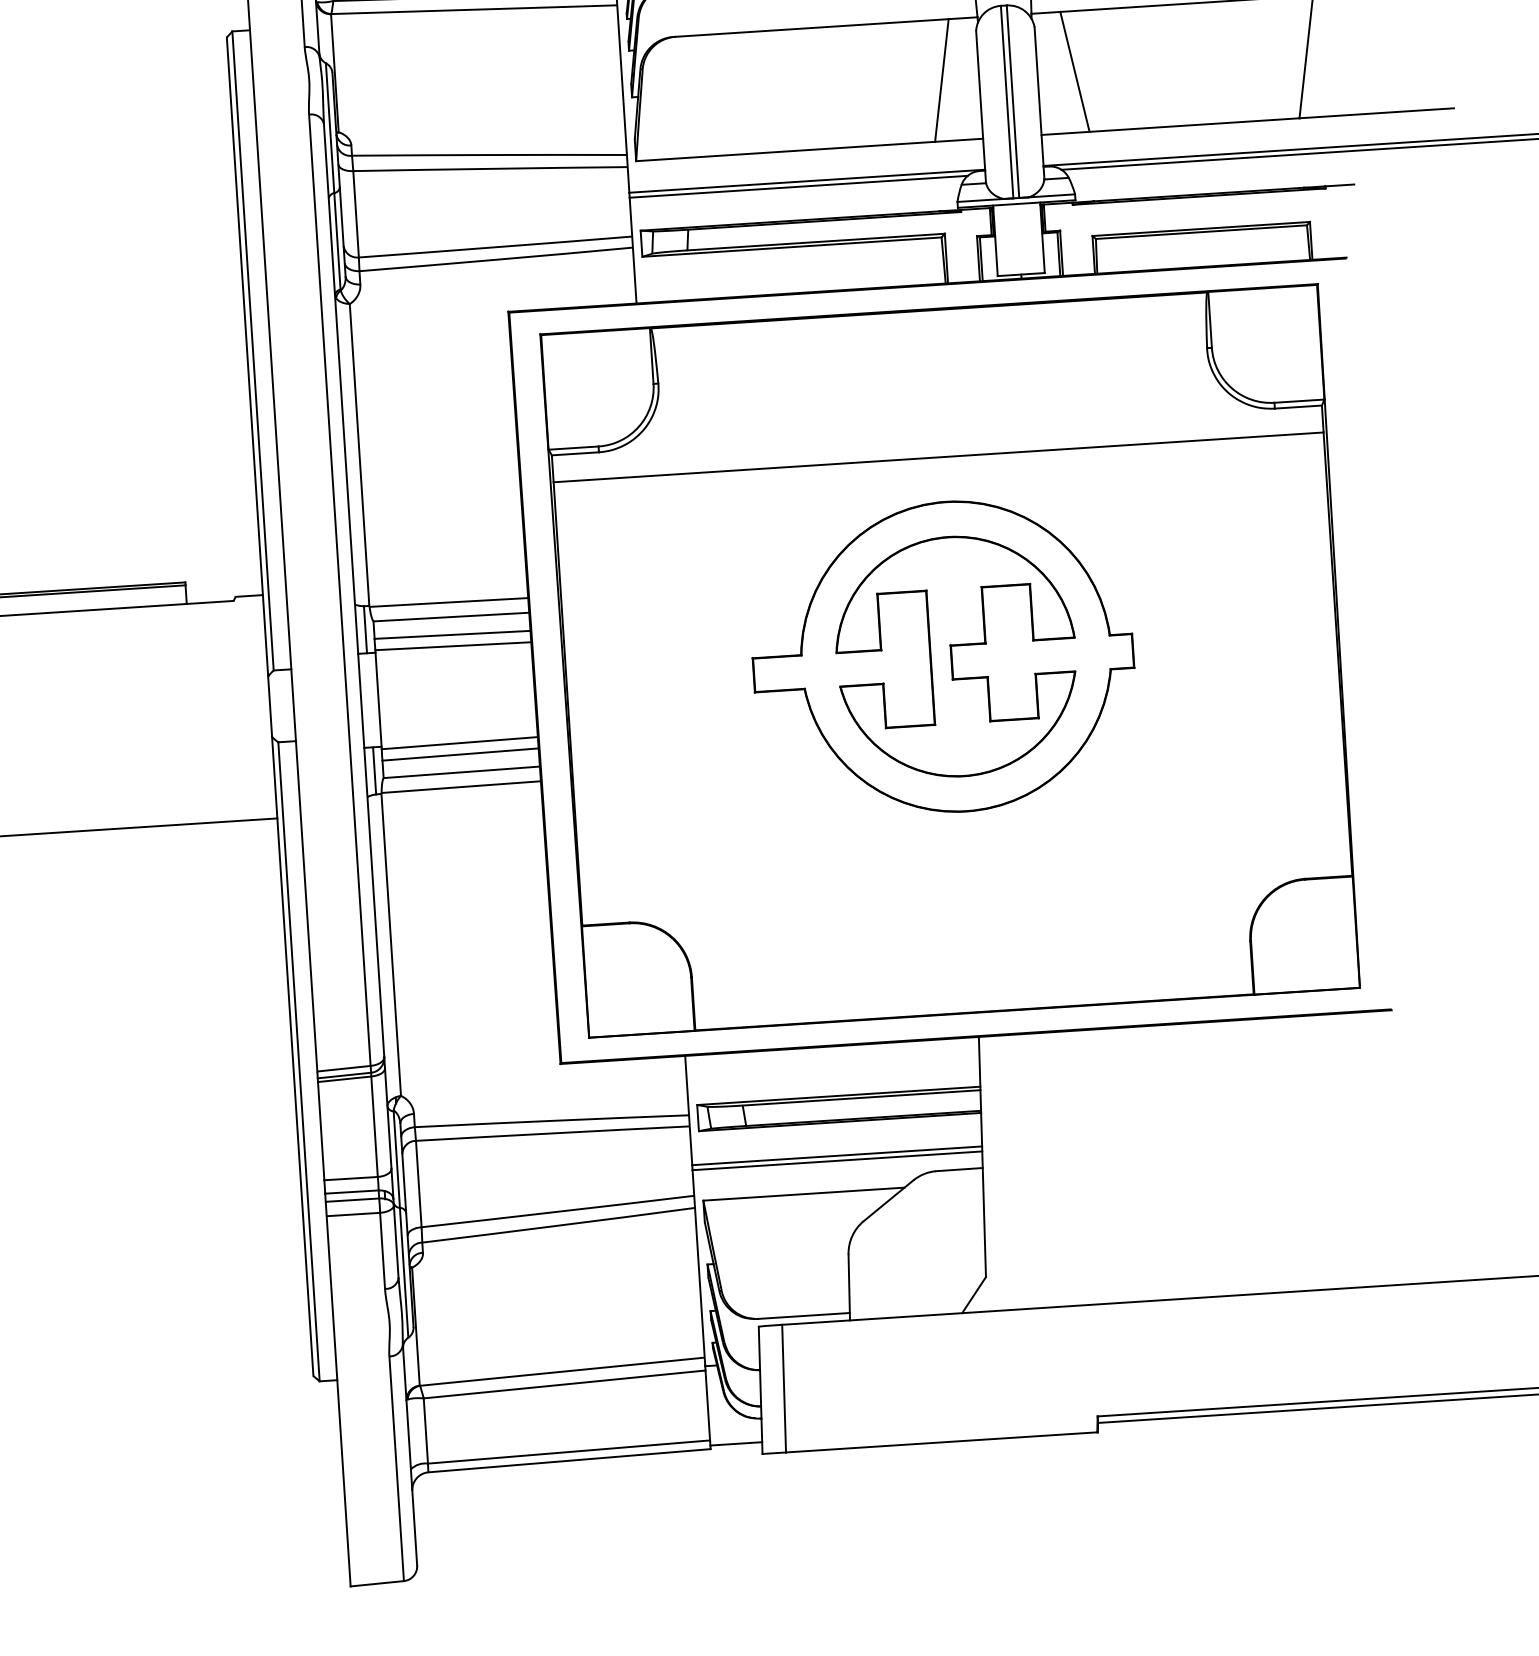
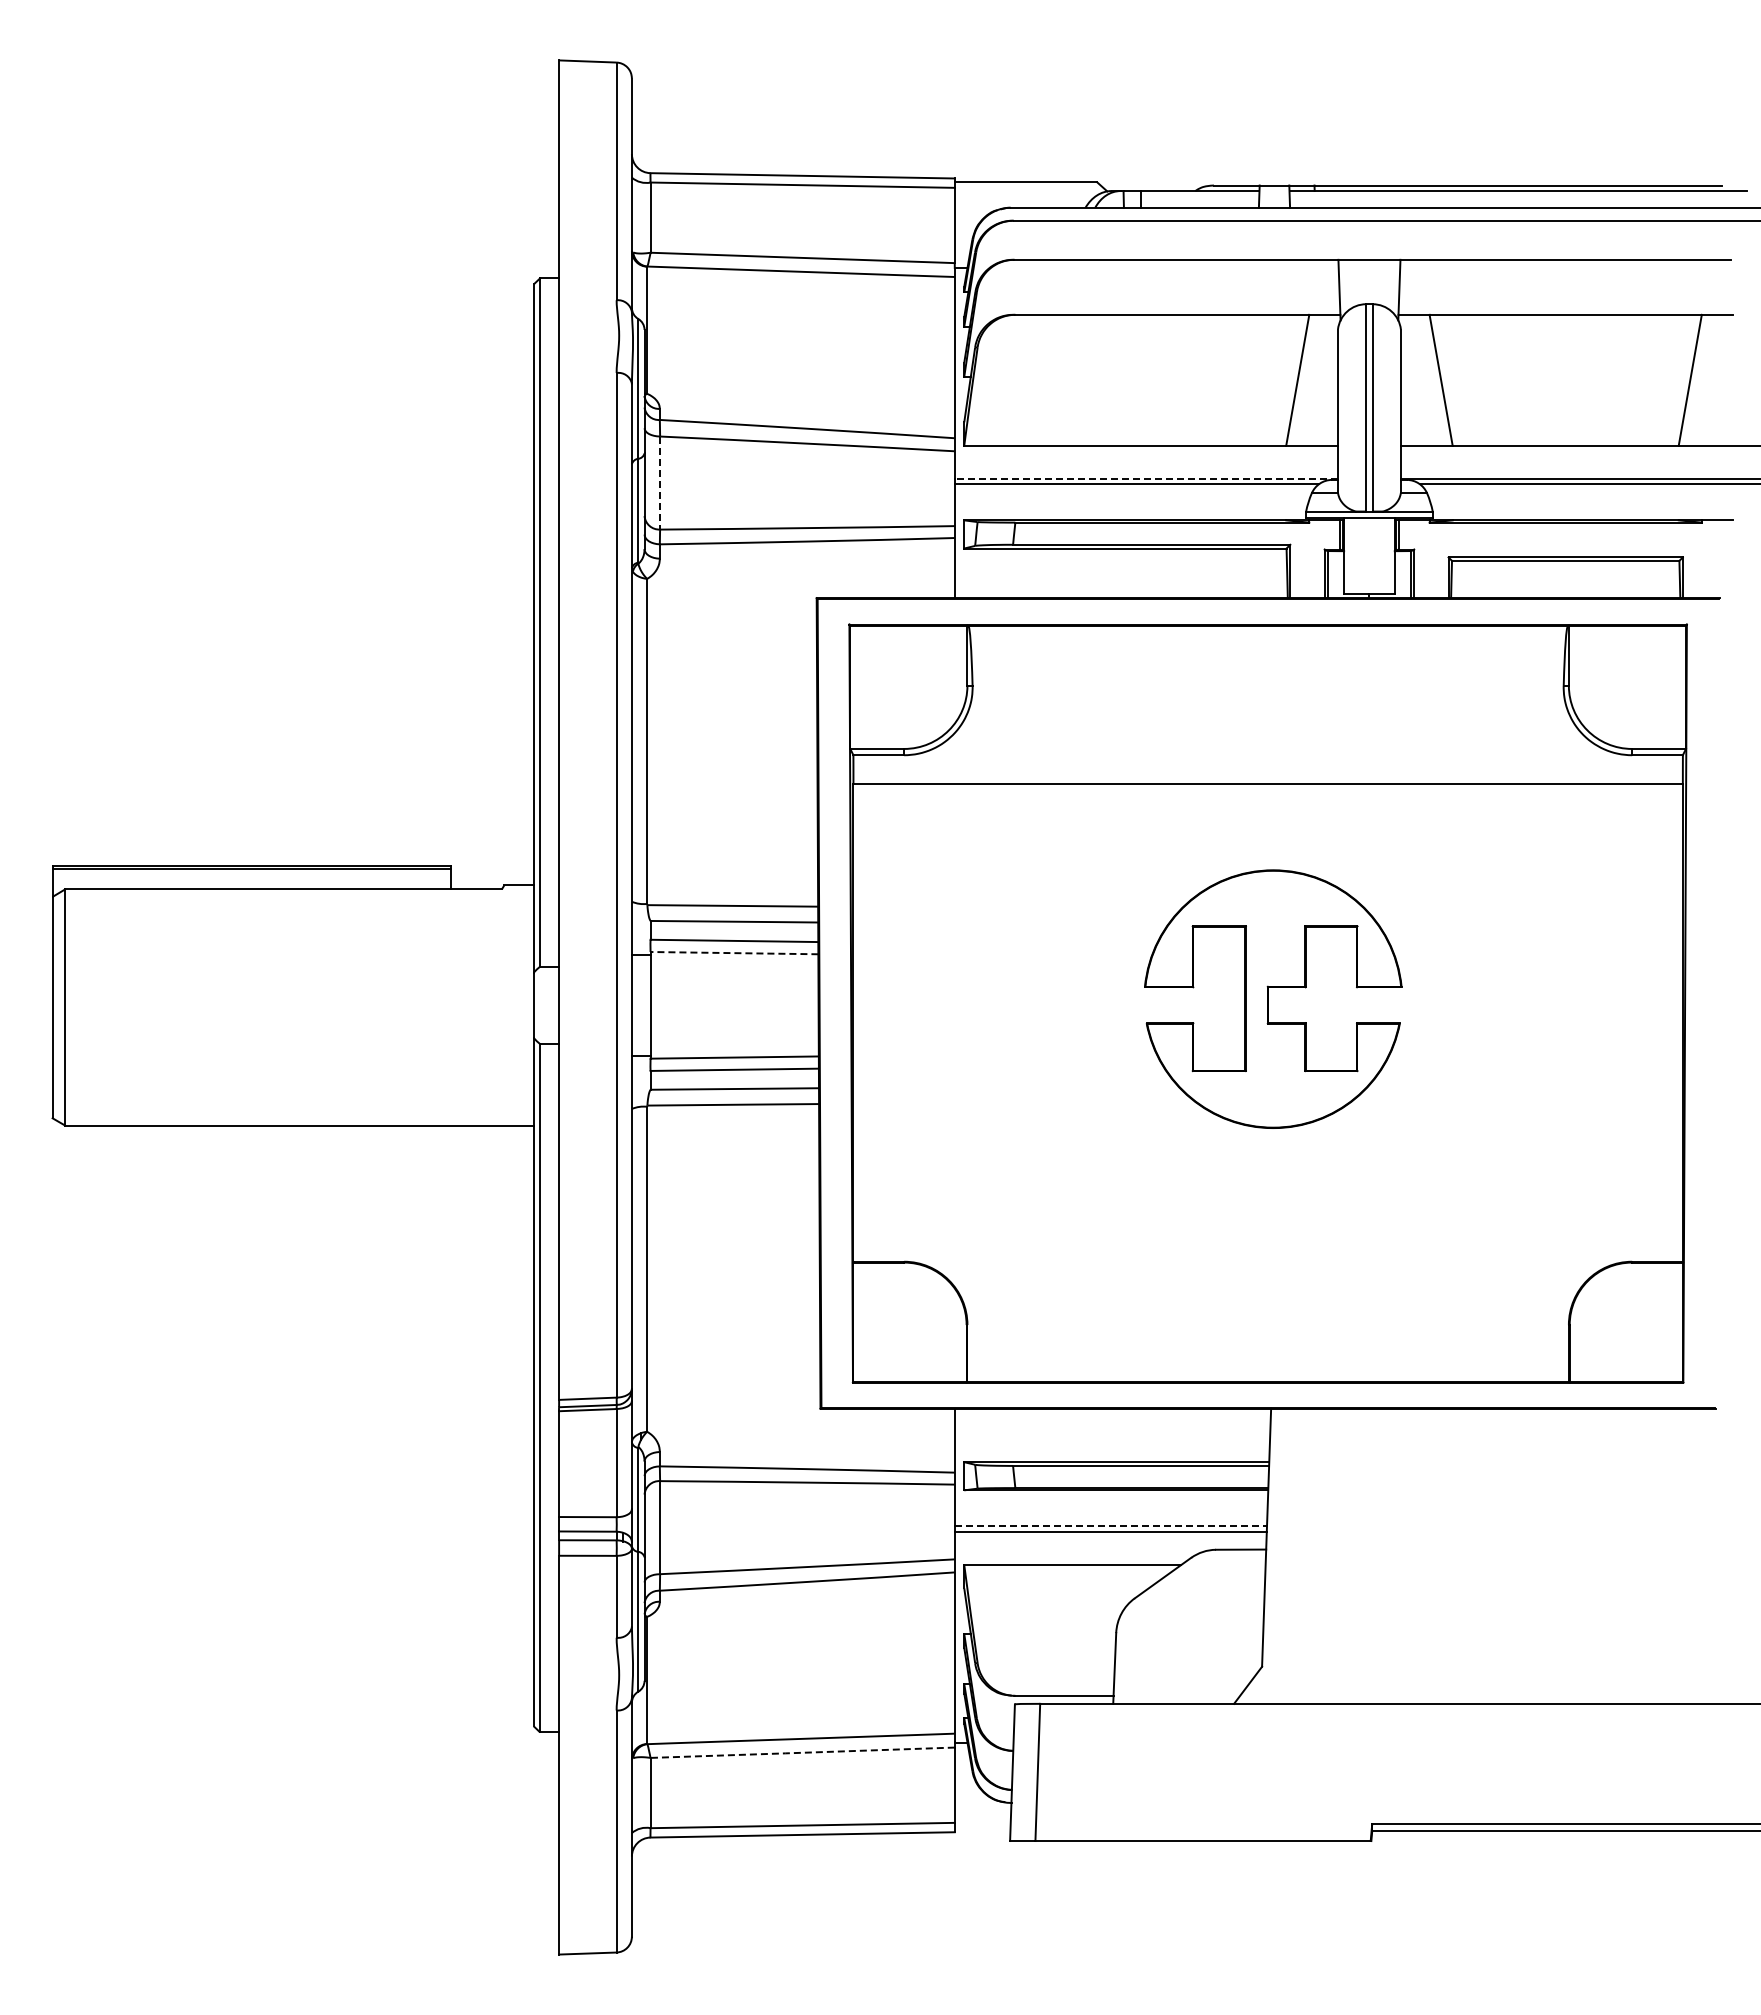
line: (807, 180) -> (1146, 478), solid -> dashed
line: (356, 214) -> (660, 483), solid -> dashed
line: (365, 628) -> (641, 928), removed
line: (453, 646) -> (734, 953), solid -> dashed
part: (942, 656) -> (1258, 998), removed
line: (374, 770) -> (641, 1081), removed
line: (837, 1155) -> (1111, 1526), solid -> dashed
line: (564, 1384) -> (802, 1752), solid -> dashed
line: (736, 1443) -> (982, 1828), removed

